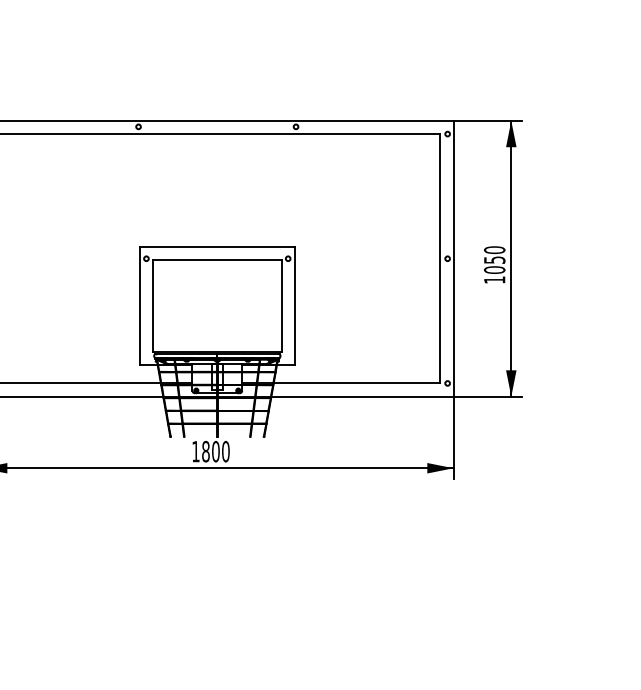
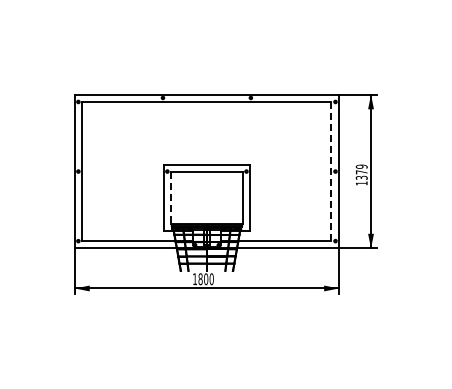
line: (440, 258) -> (331, 171), solid -> dashed
text: (494, 258) -> (361, 171), 1050 -> 1379
line: (153, 305) -> (171, 197), solid -> dashed

